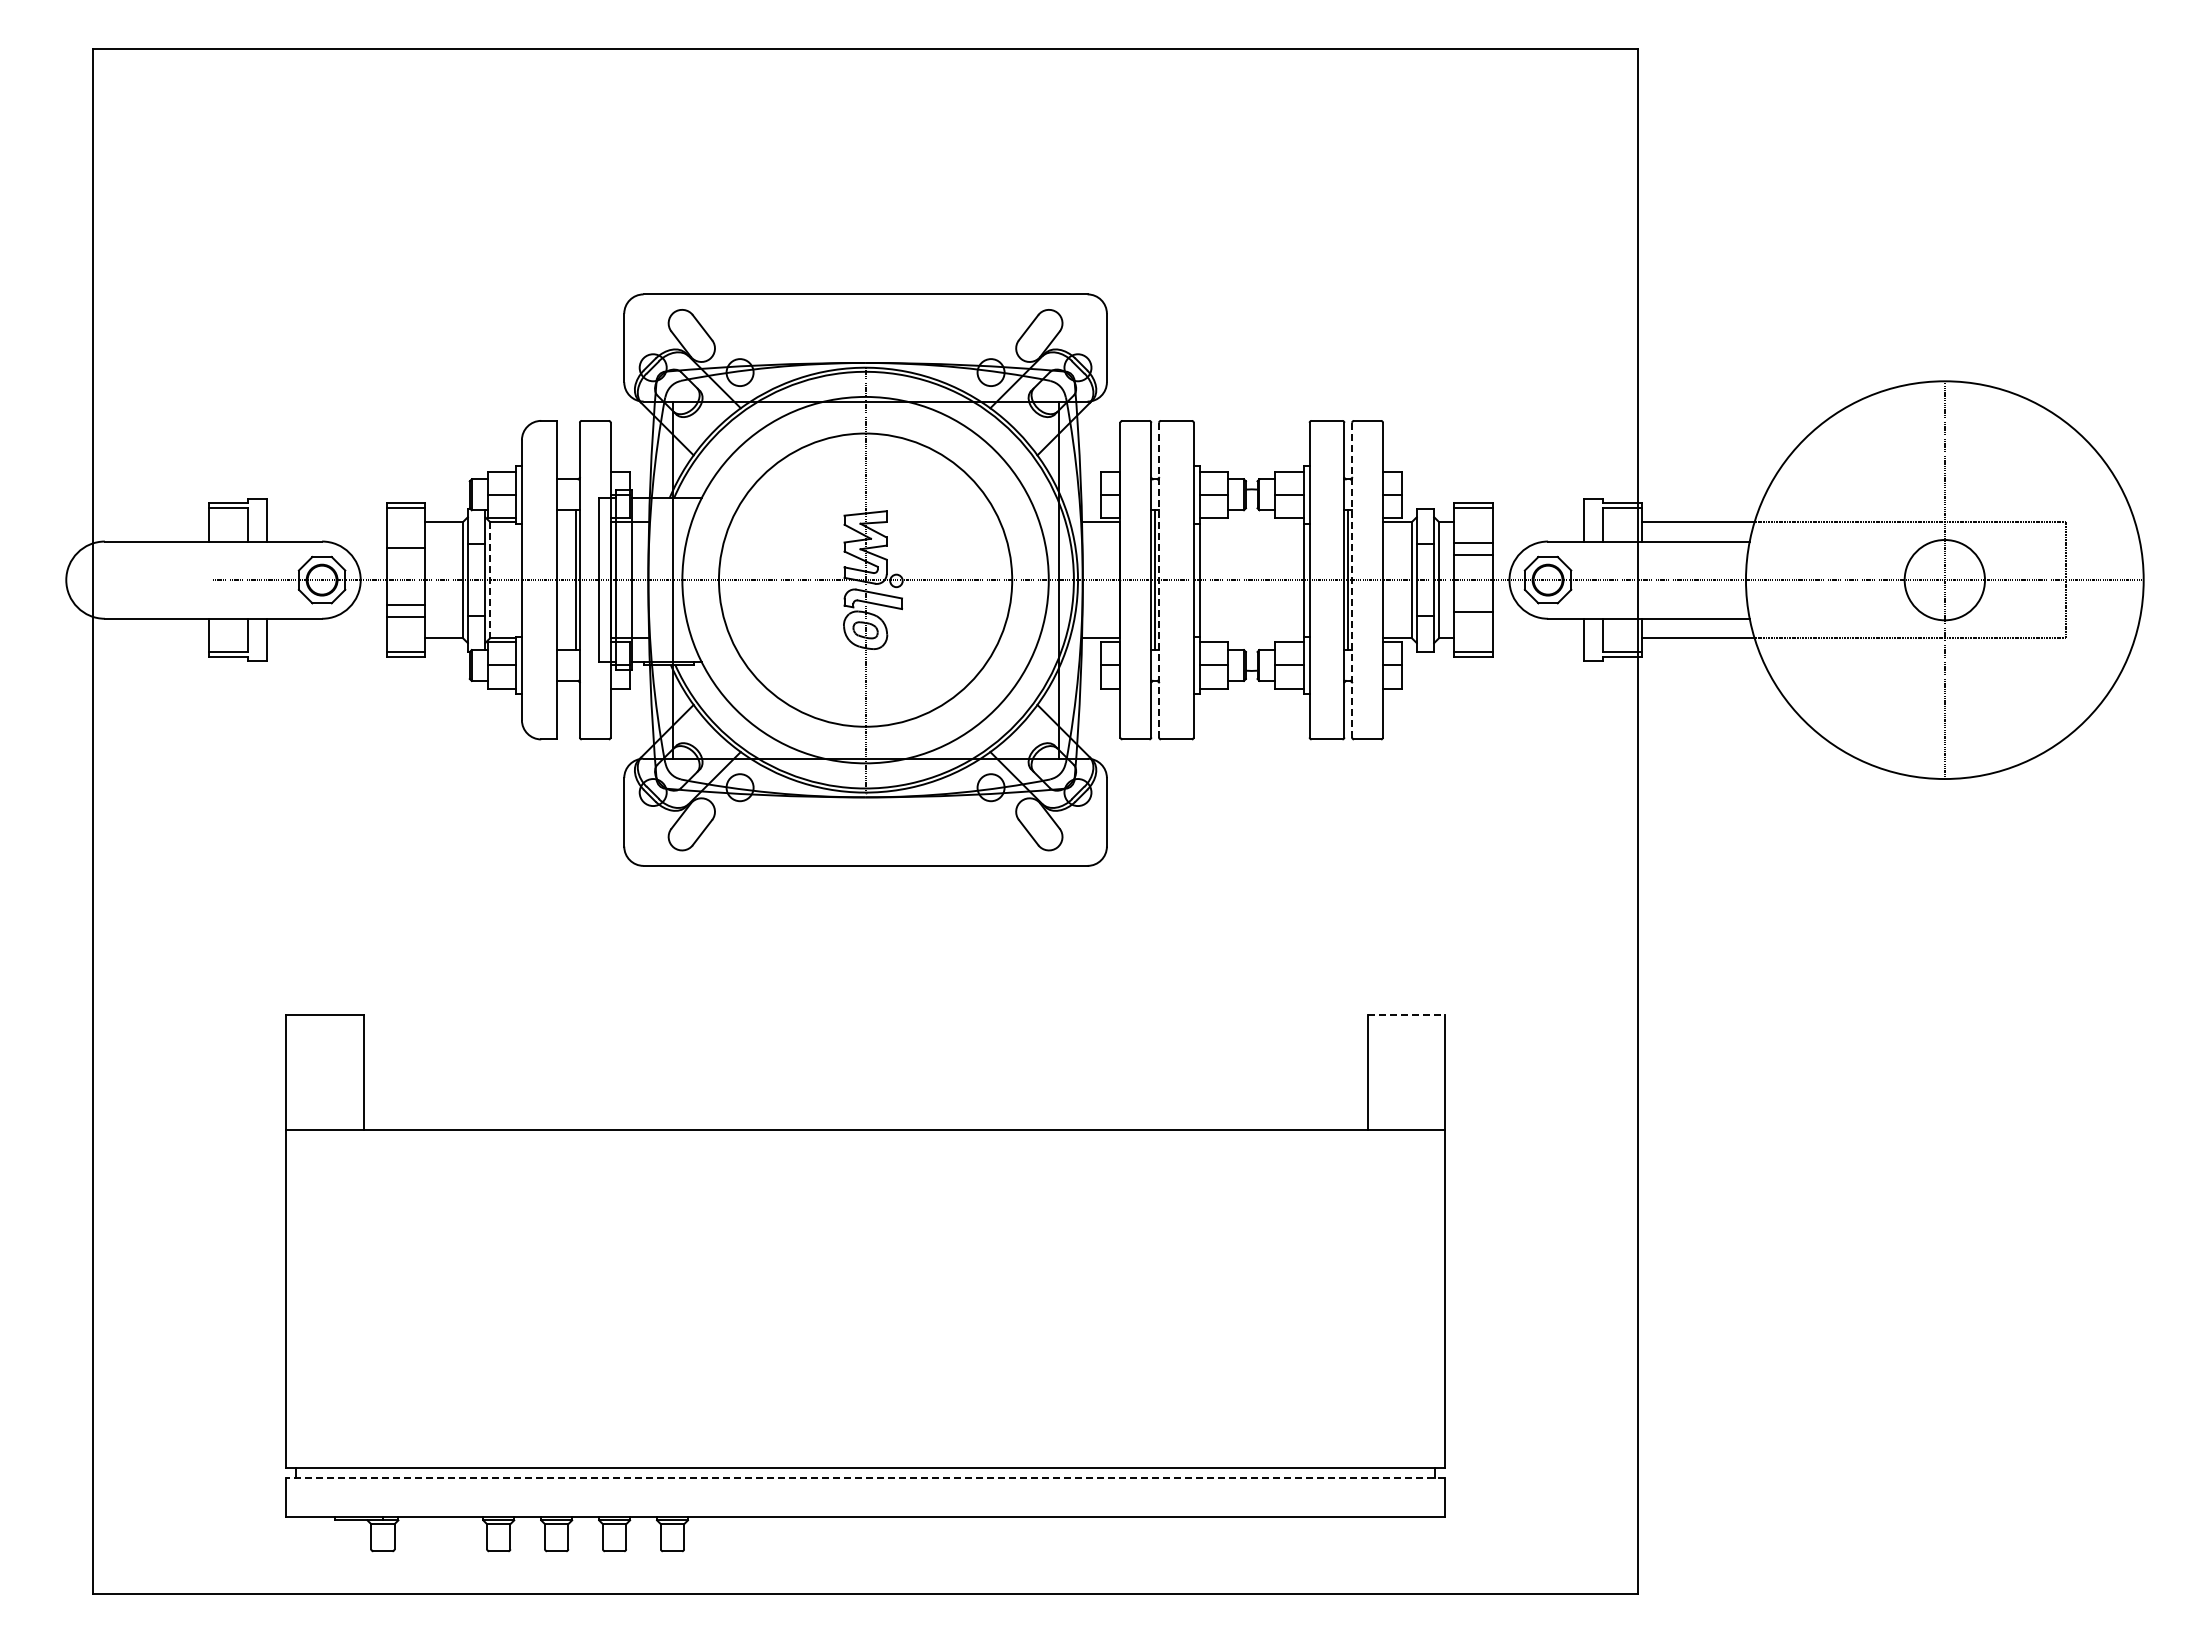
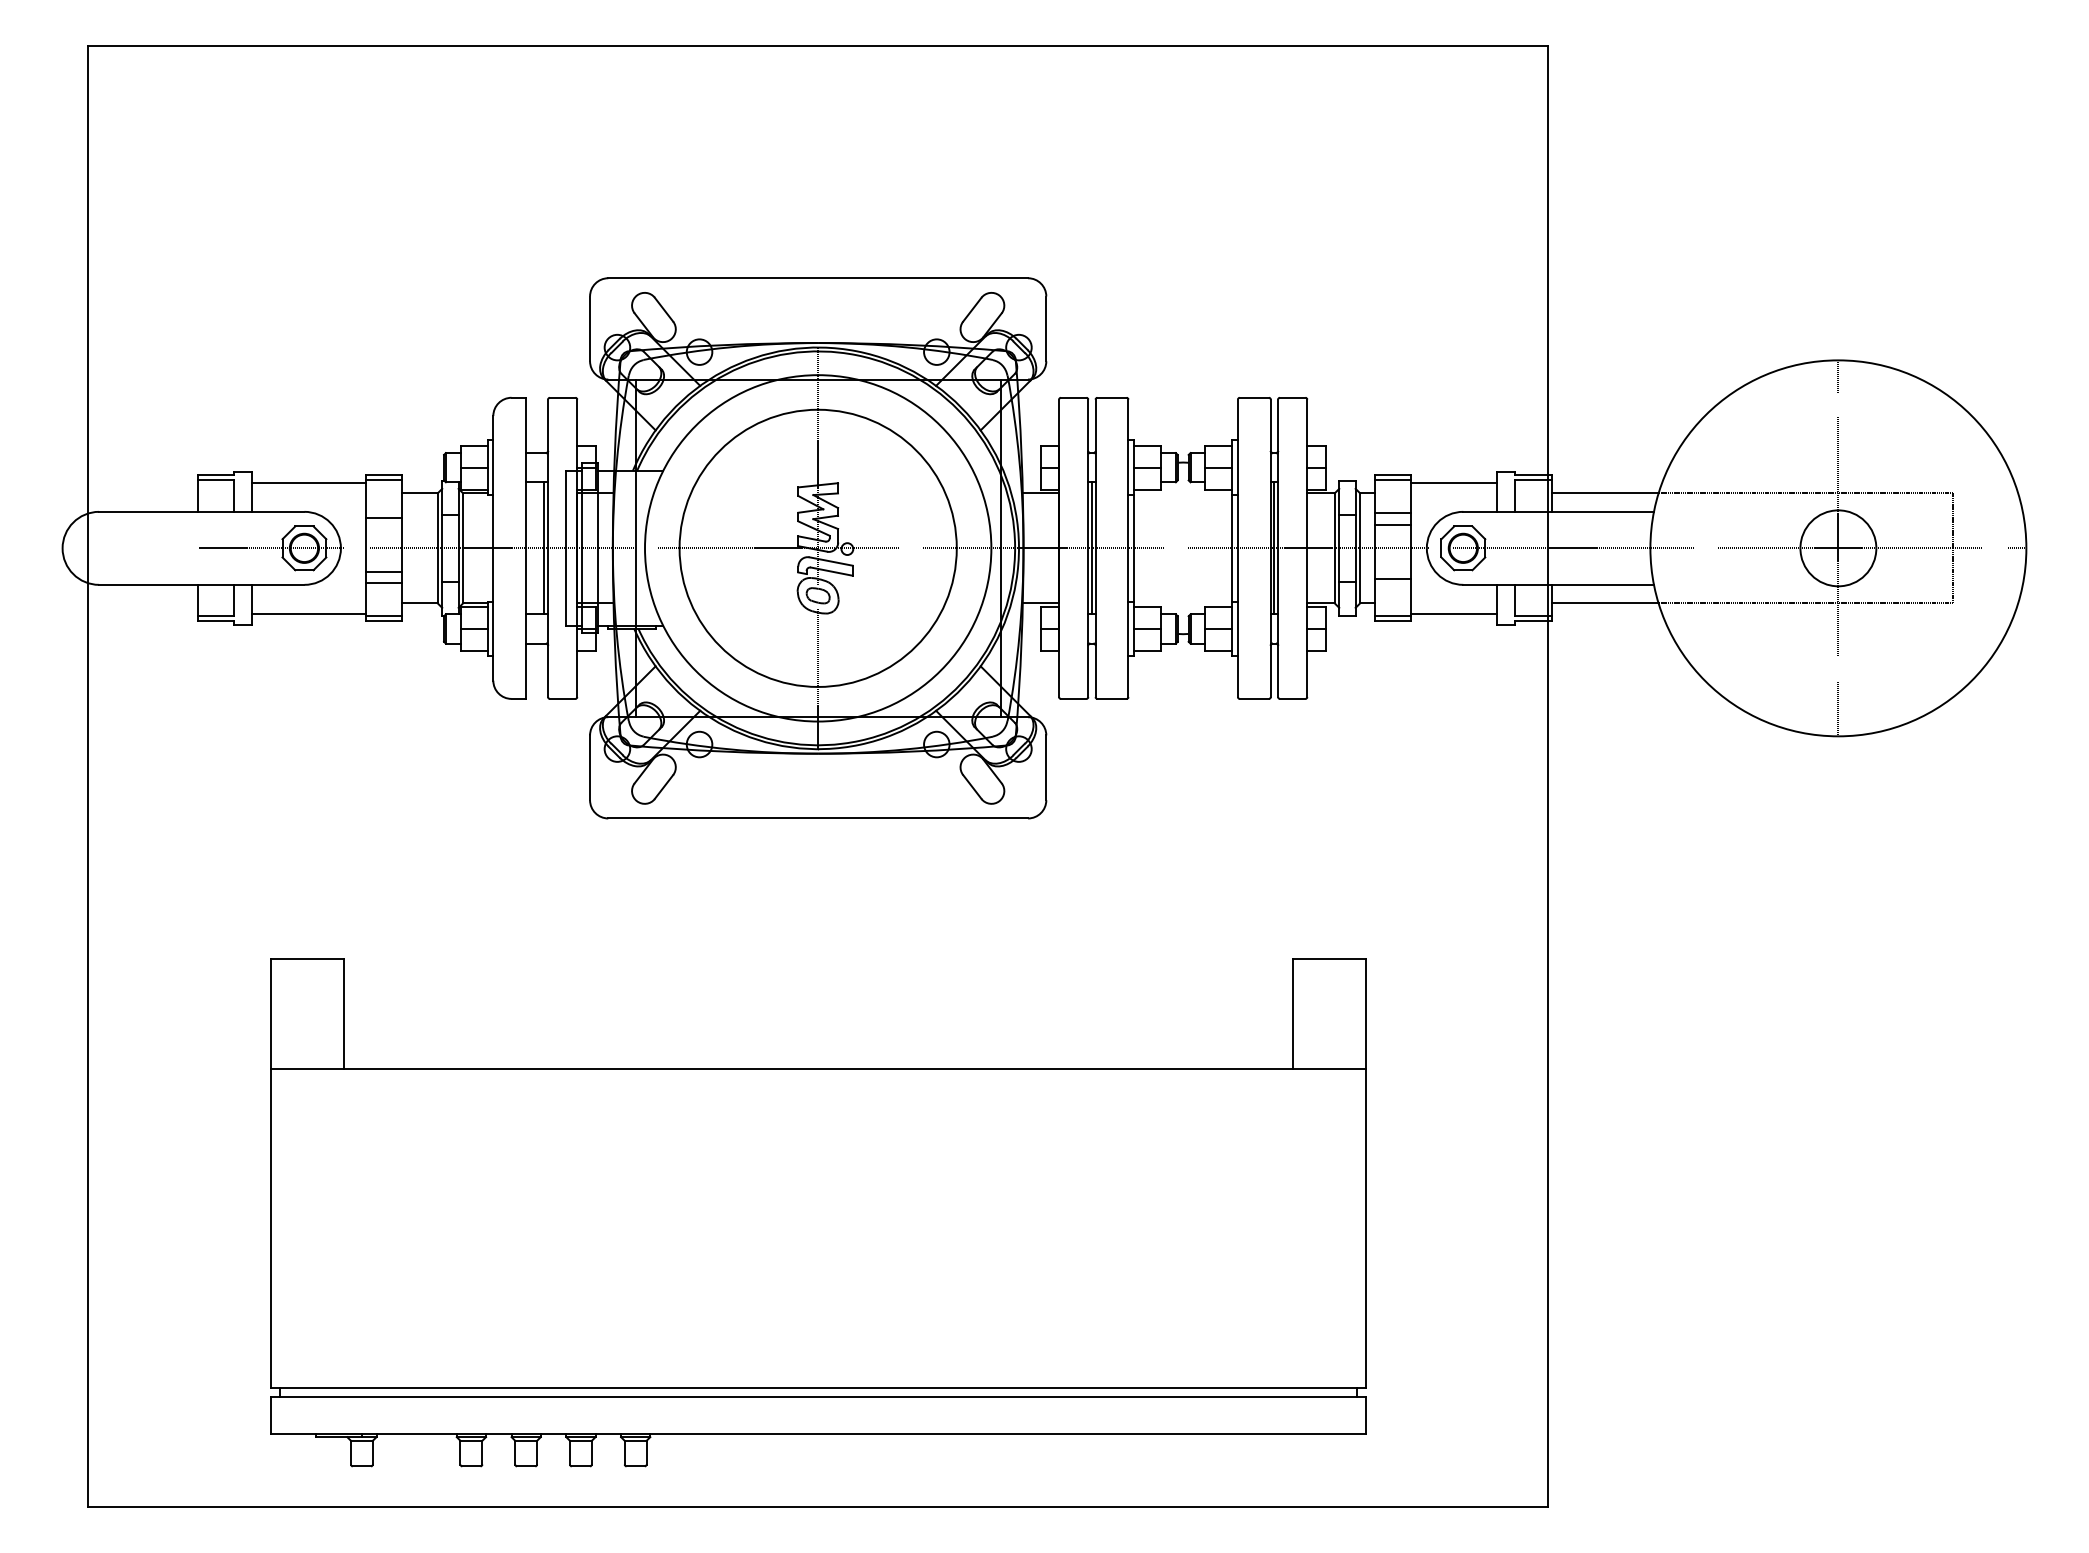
line: (326, 510) -> (308, 482), added
line: (1538, 510) -> (1454, 482), added
line: (490, 580) -> (463, 548), dashed -> solid
line: (1159, 580) -> (1096, 548), dashed -> solid
line: (1352, 580) -> (1278, 548), dashed -> solid
line: (326, 649) -> (308, 613), added
line: (1538, 649) -> (1454, 613), added
line: (1406, 1014) -> (1329, 958), dashed -> solid
line: (865, 1477) -> (818, 1396), dashed -> solid

